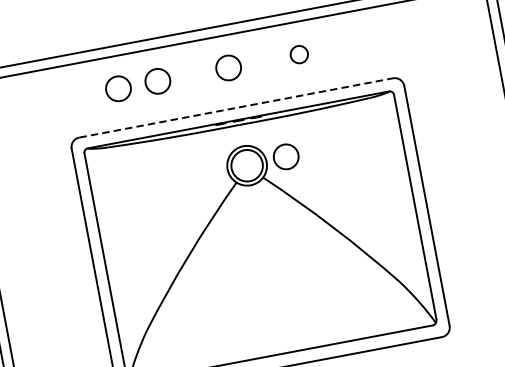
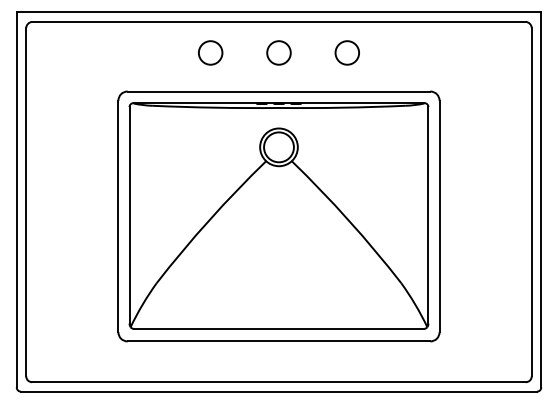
circle: (298, 54) -> (346, 52), size x1.43
circle: (118, 88) -> (172, 52), removed
line: (236, 107) -> (279, 91), dashed -> solid
circle: (285, 156) -> (316, 145), removed

